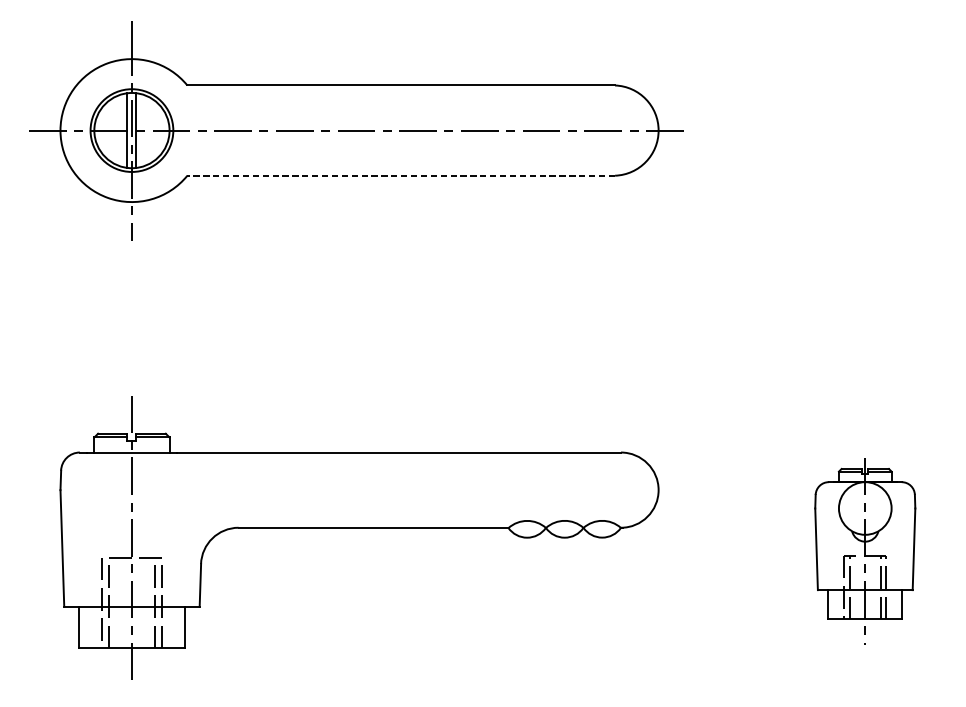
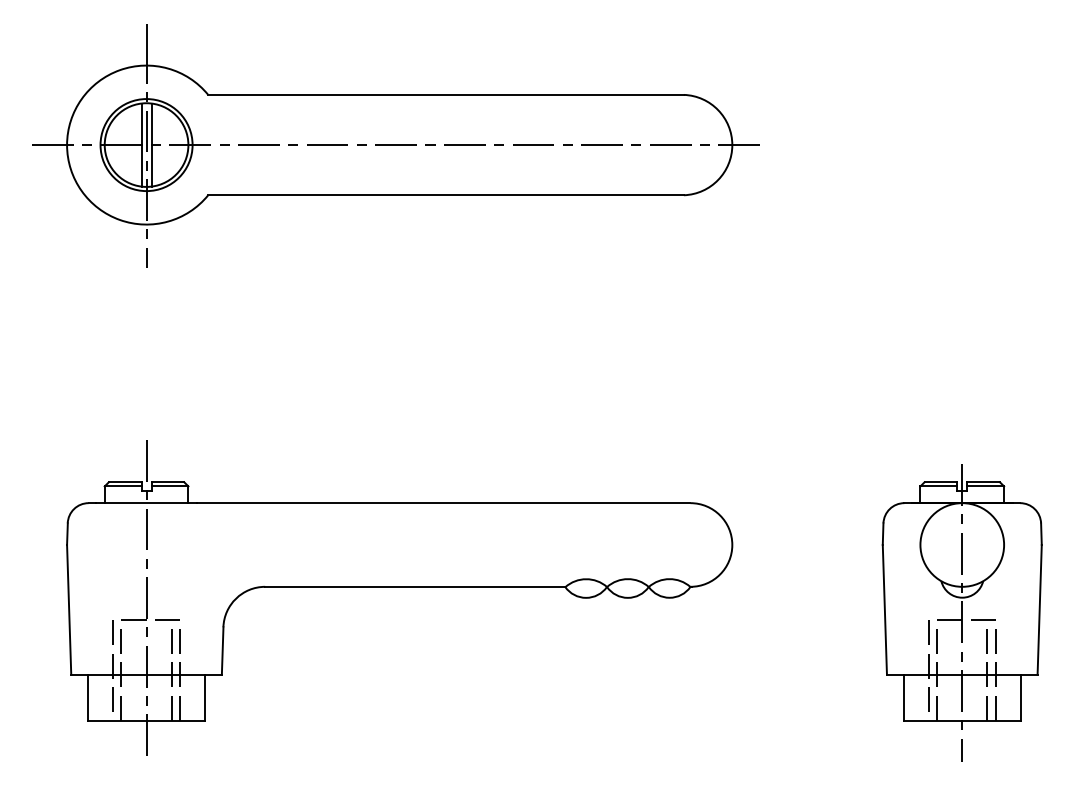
line: (401, 175) -> (446, 195), dashed -> solid
part: (864, 550) -> (961, 612), size x1.43

